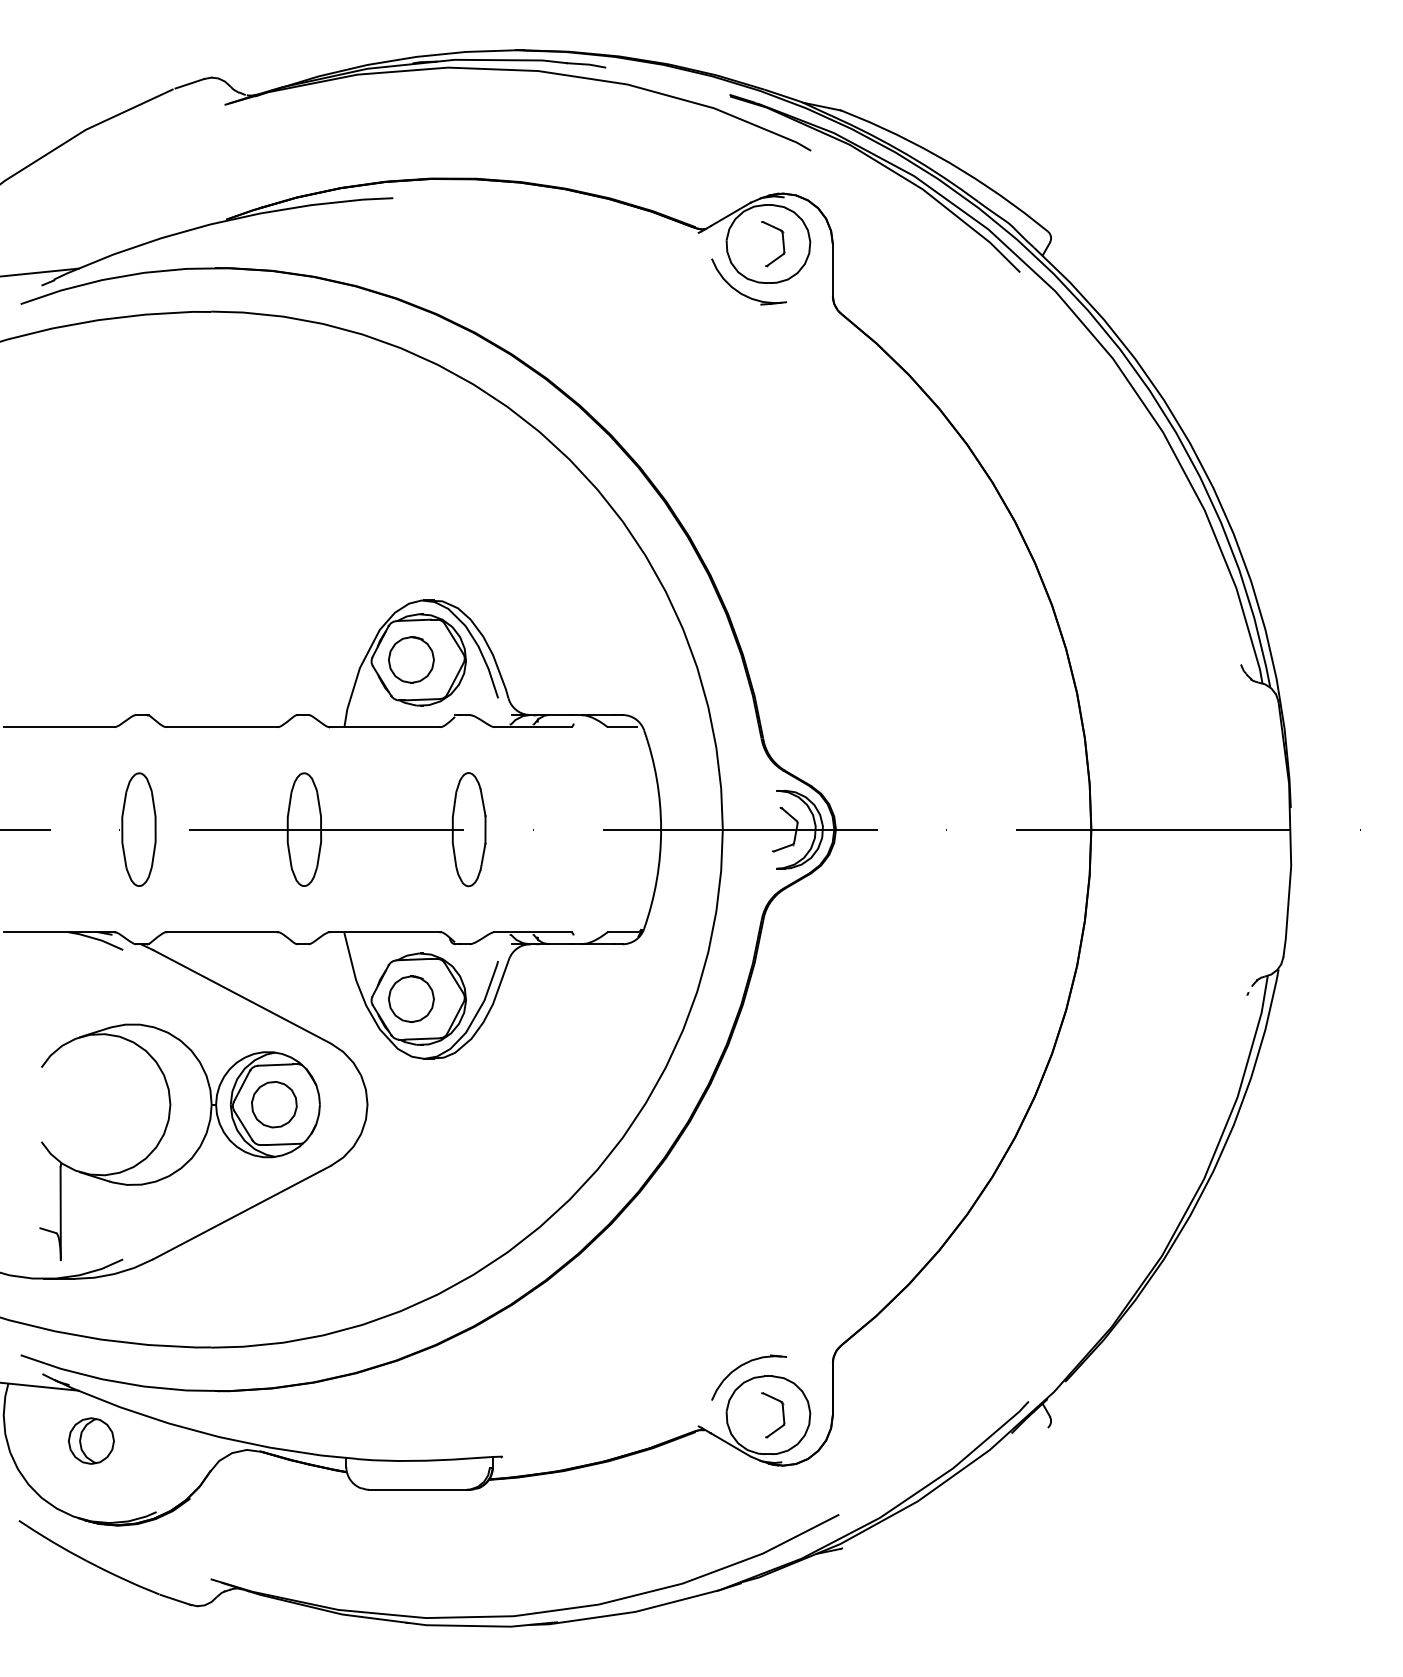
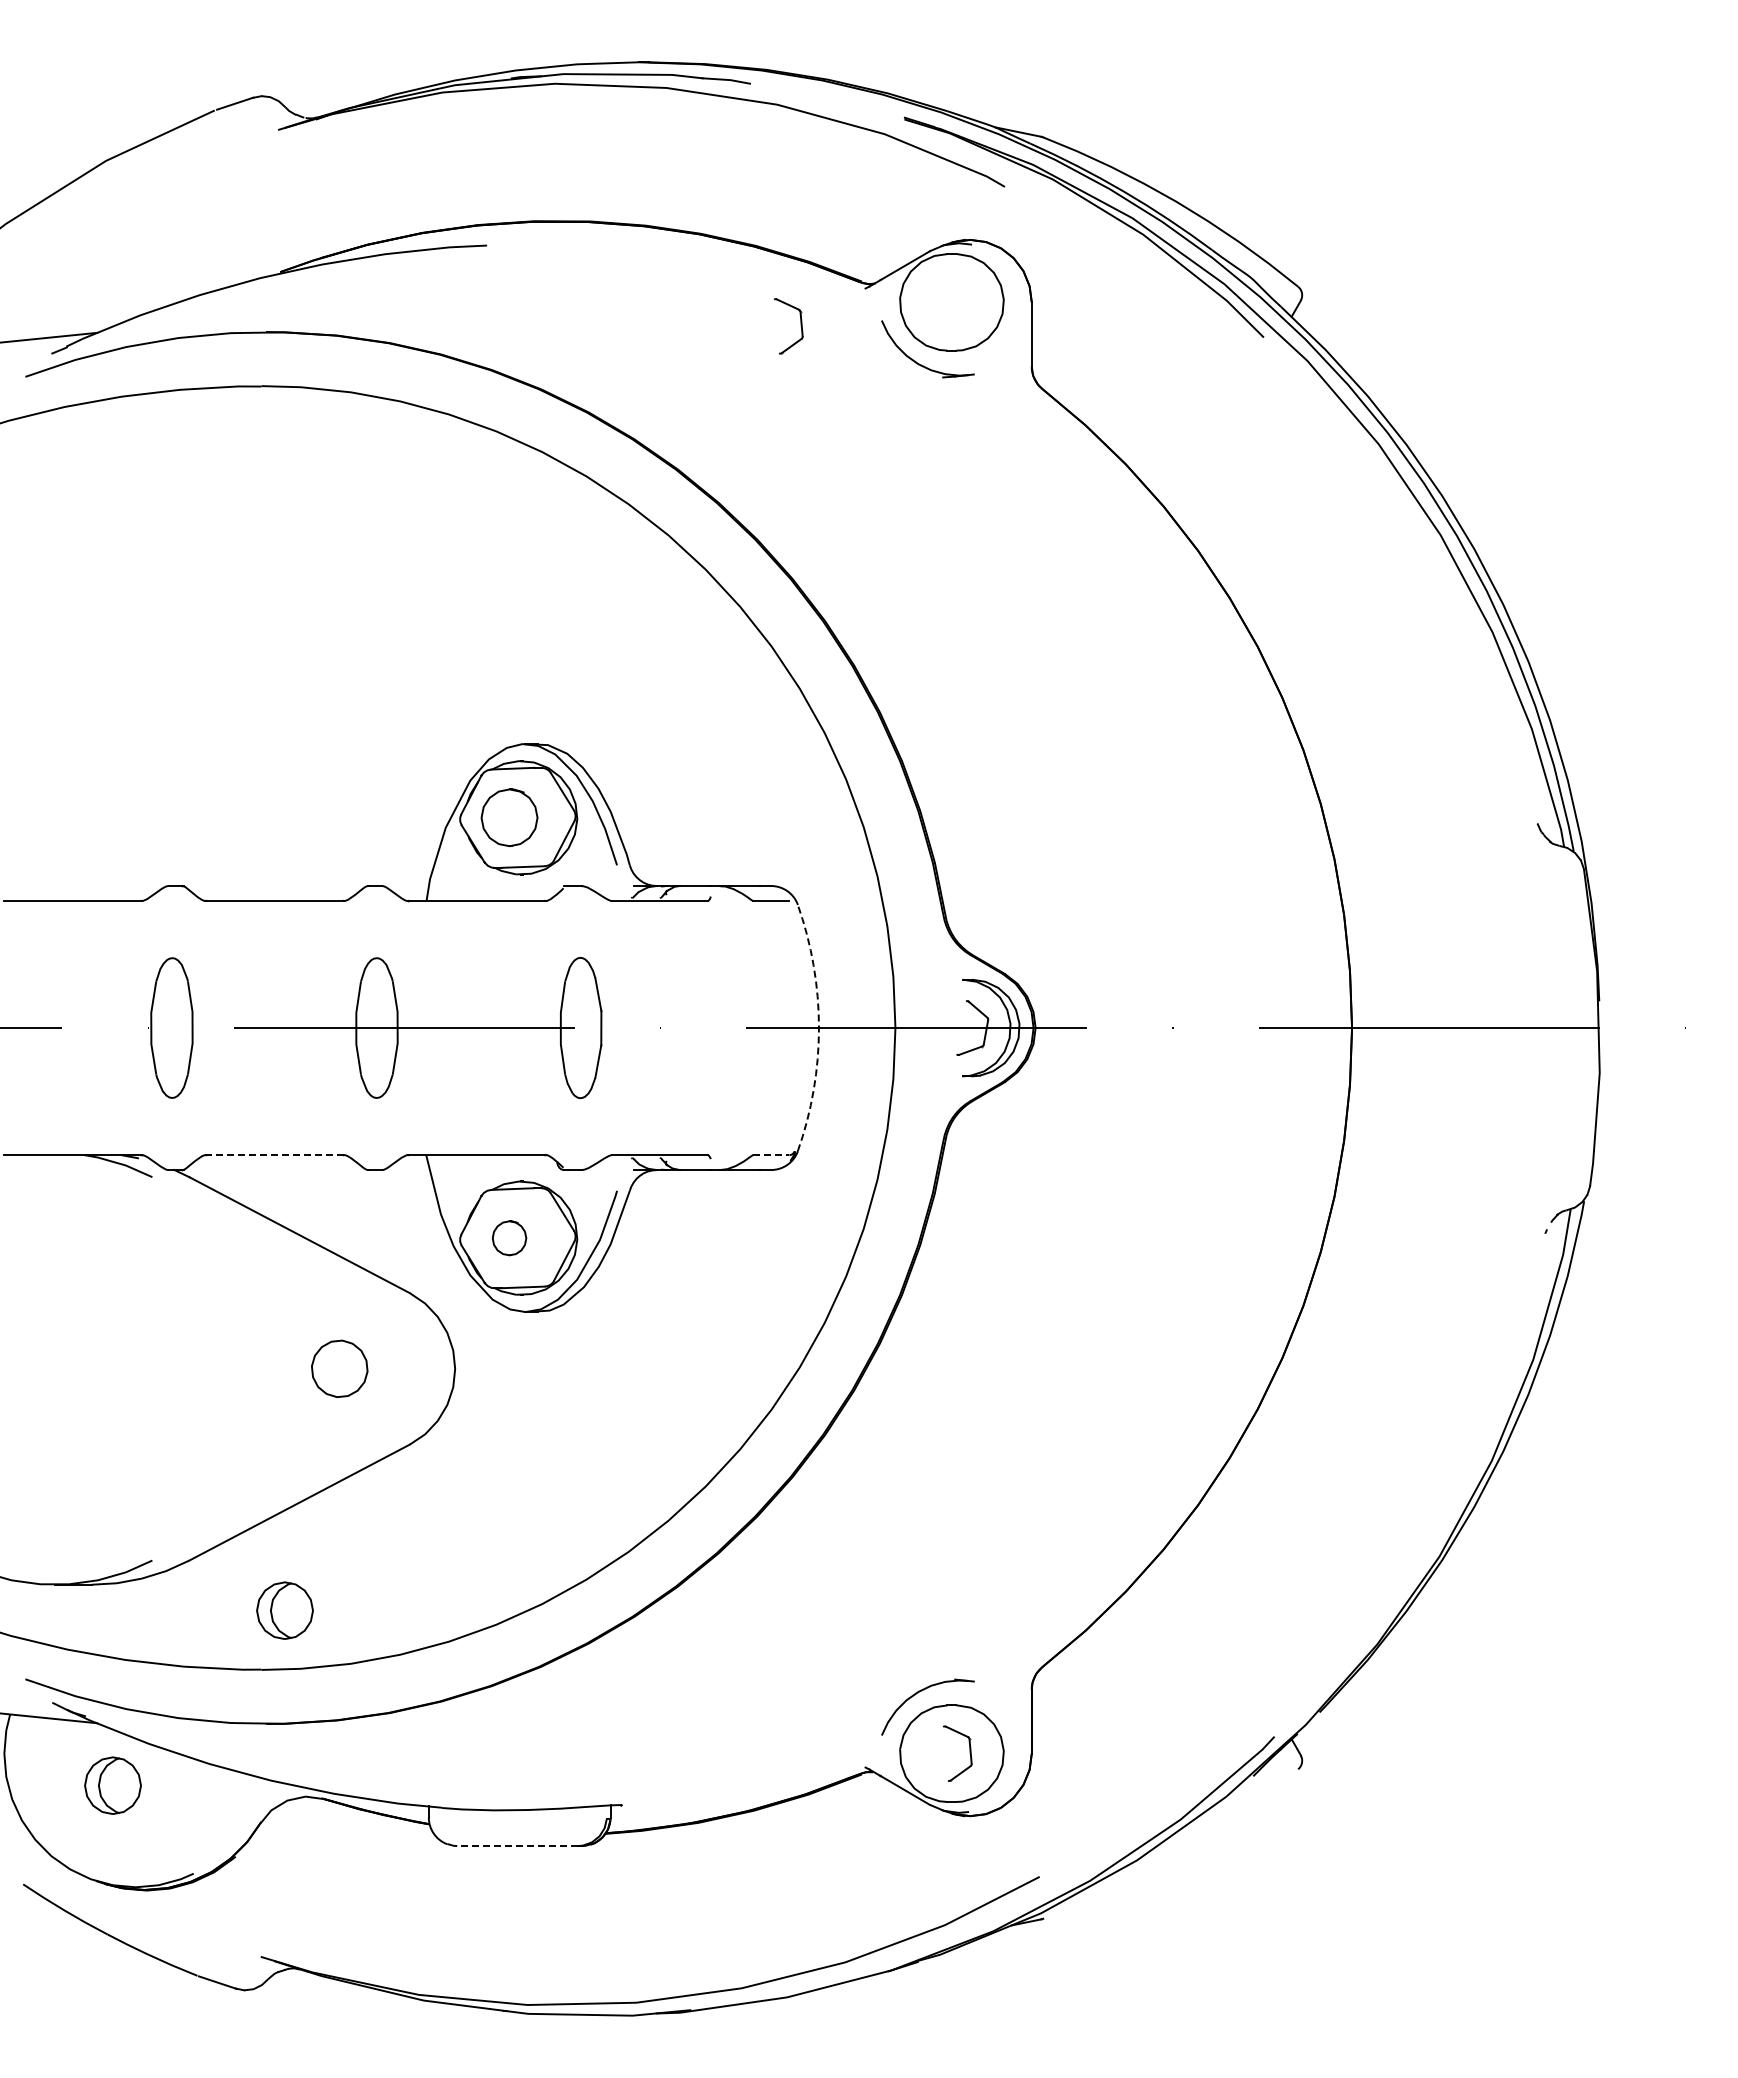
part: (782, 244) -> (800, 326), moved
arc: (660, 830) -> (818, 1028), solid -> dashed
line: (221, 932) -> (274, 1155), solid -> dashed
line: (622, 932) -> (771, 1155), solid -> dashed
part: (411, 999) -> (509, 1238), size x0.6
part: (179, 1142) -> (222, 1415), removed
part: (229, 1299) -> (284, 1610), added
line: (417, 1490) -> (517, 1846), solid -> dashed

